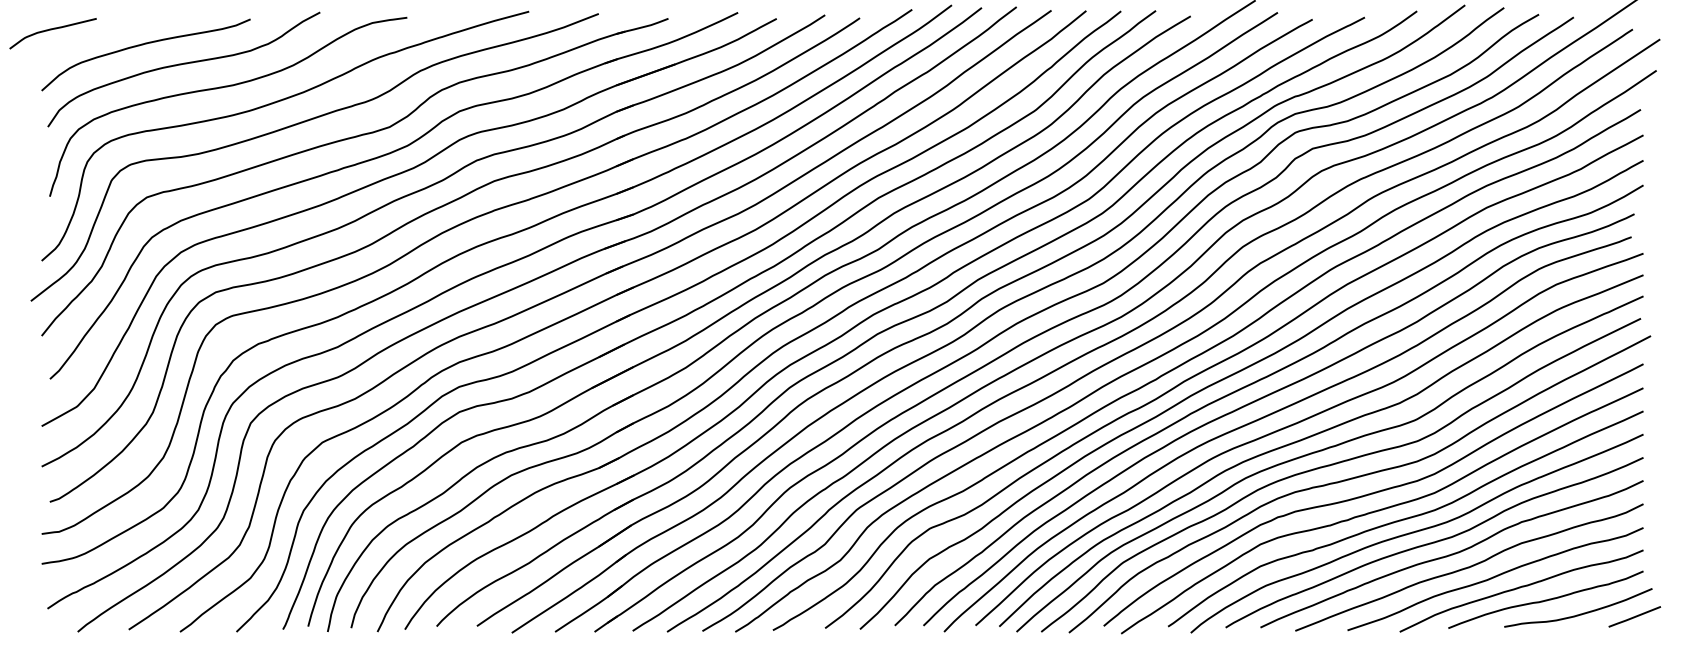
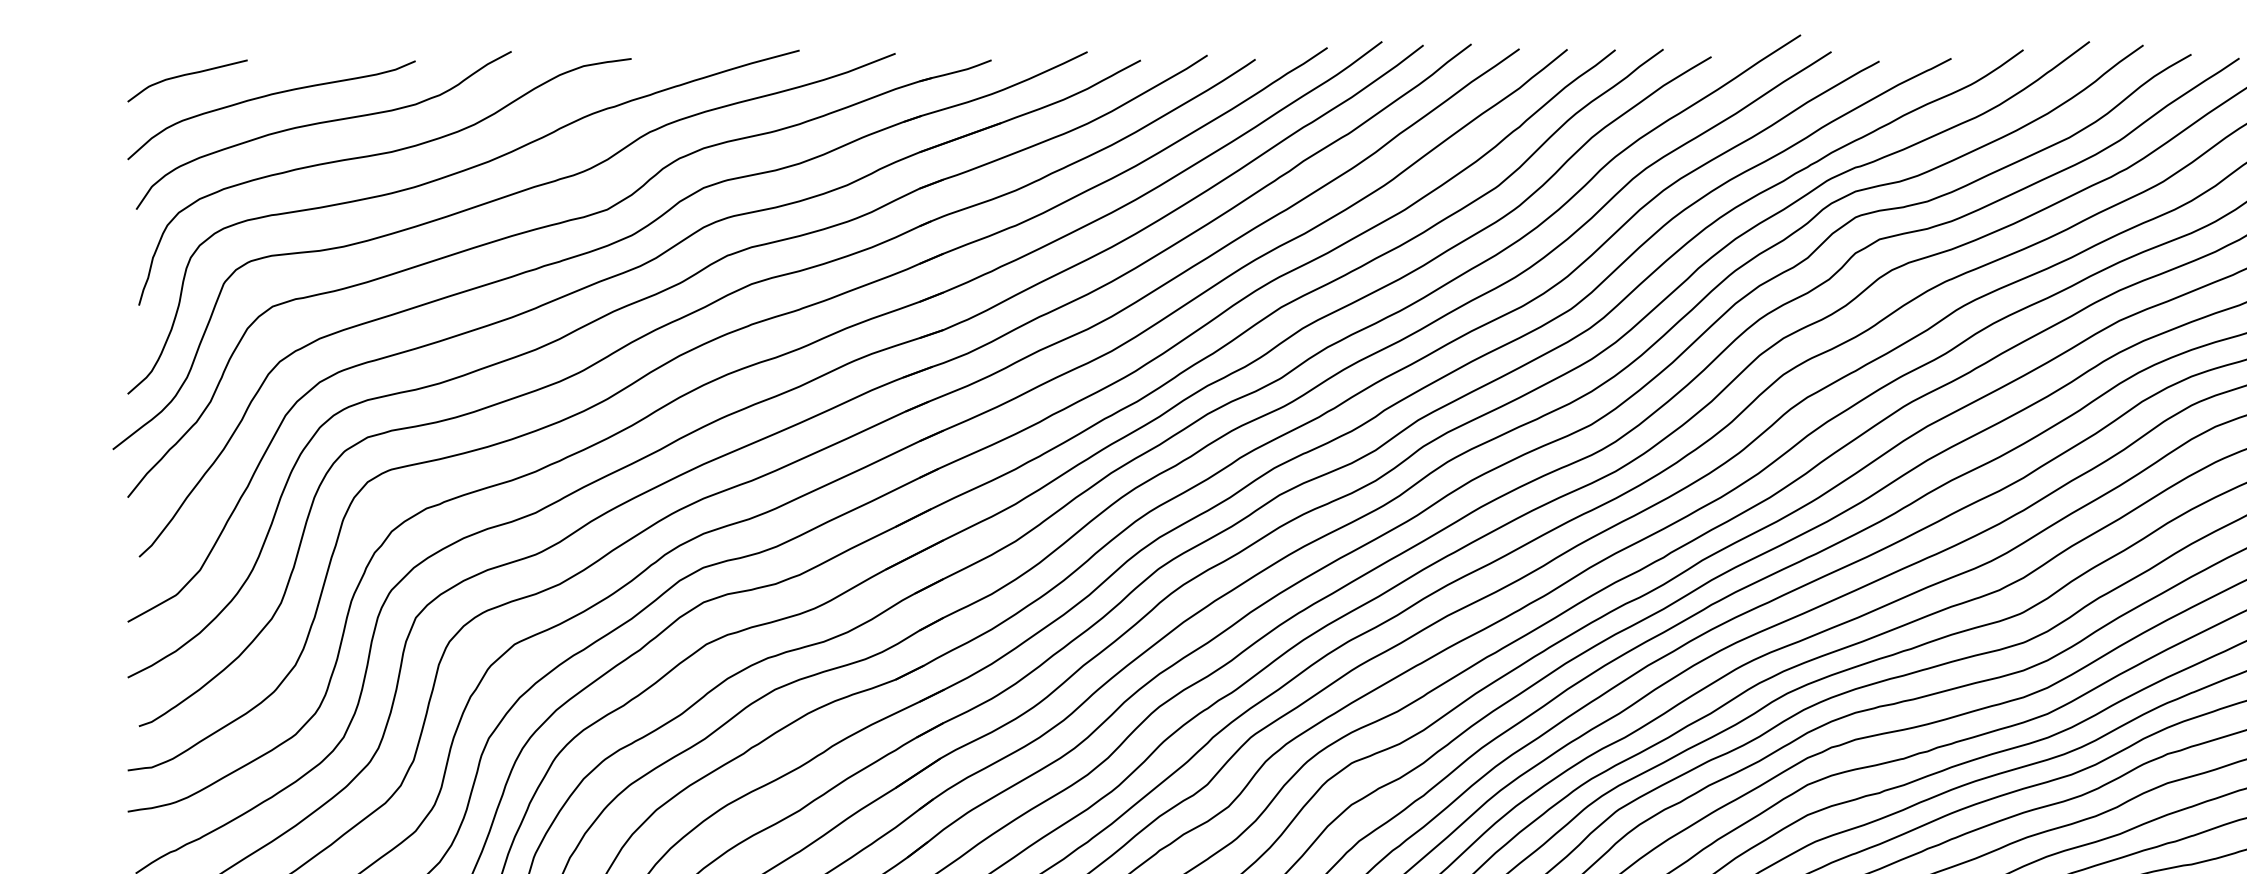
curve: (51, 30) -> (185, 76), moved

